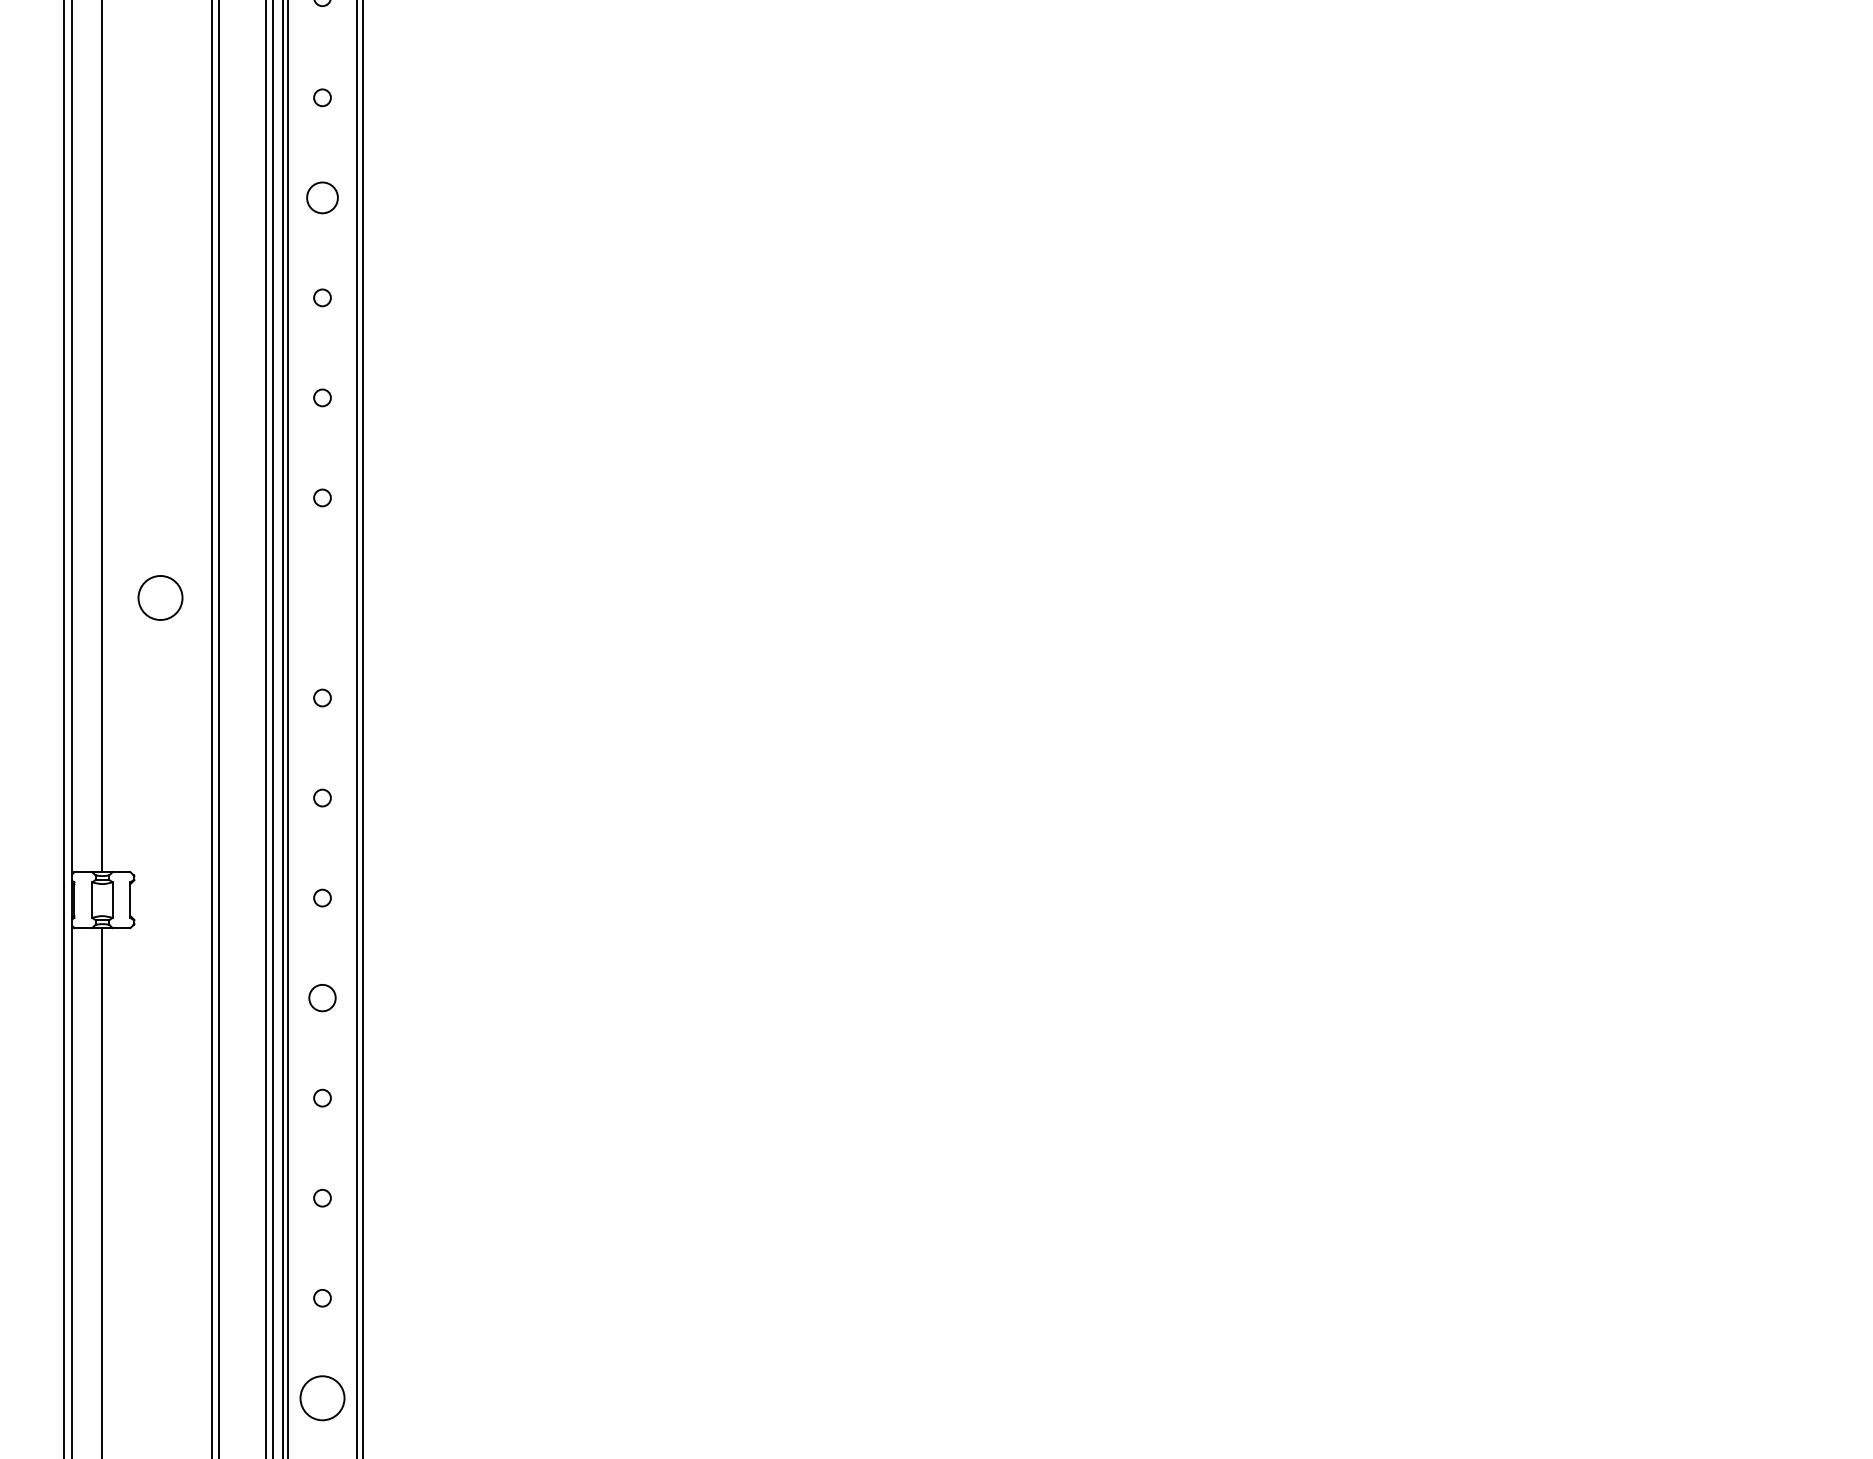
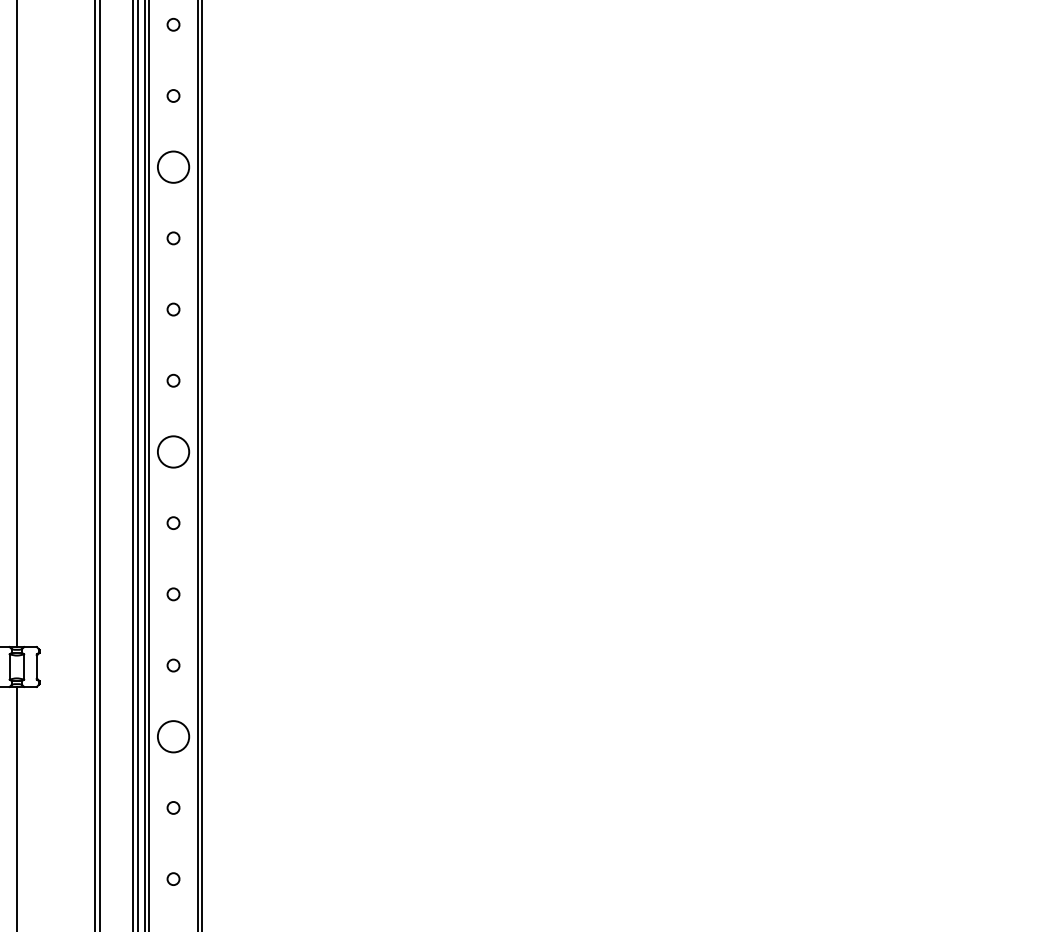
circle: (322, 197) -> (173, 166), size x1.43
circle: (160, 597) -> (173, 451), moved
circle: (322, 997) -> (173, 736), size x1.67

